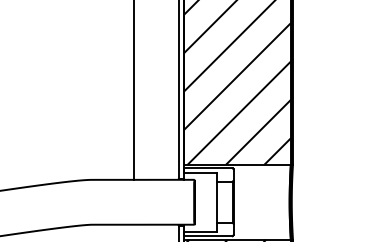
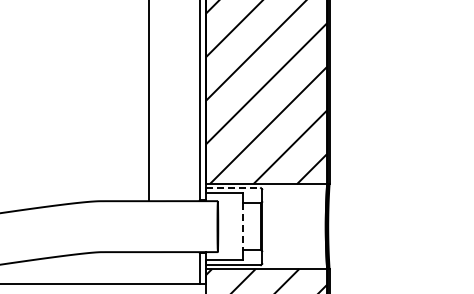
line: (208, 168) -> (233, 188), solid -> dashed
line: (216, 203) -> (242, 227), solid -> dashed

